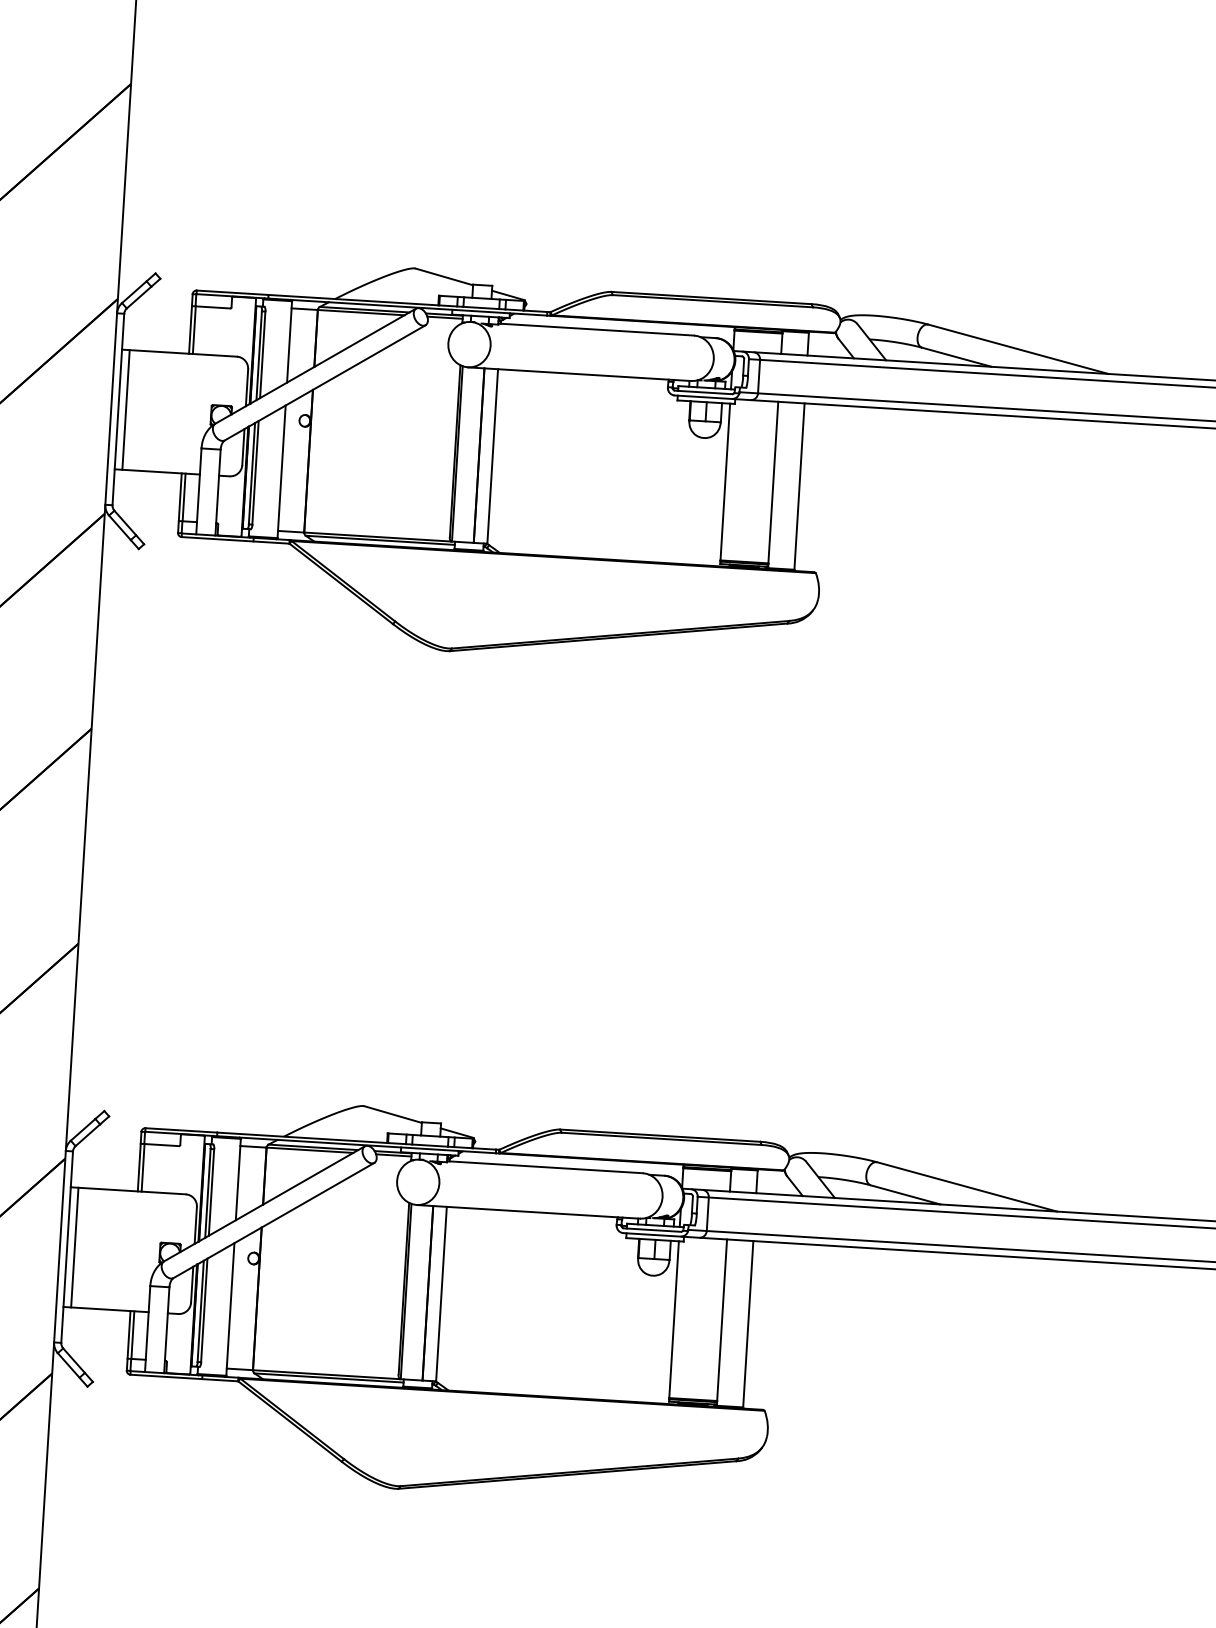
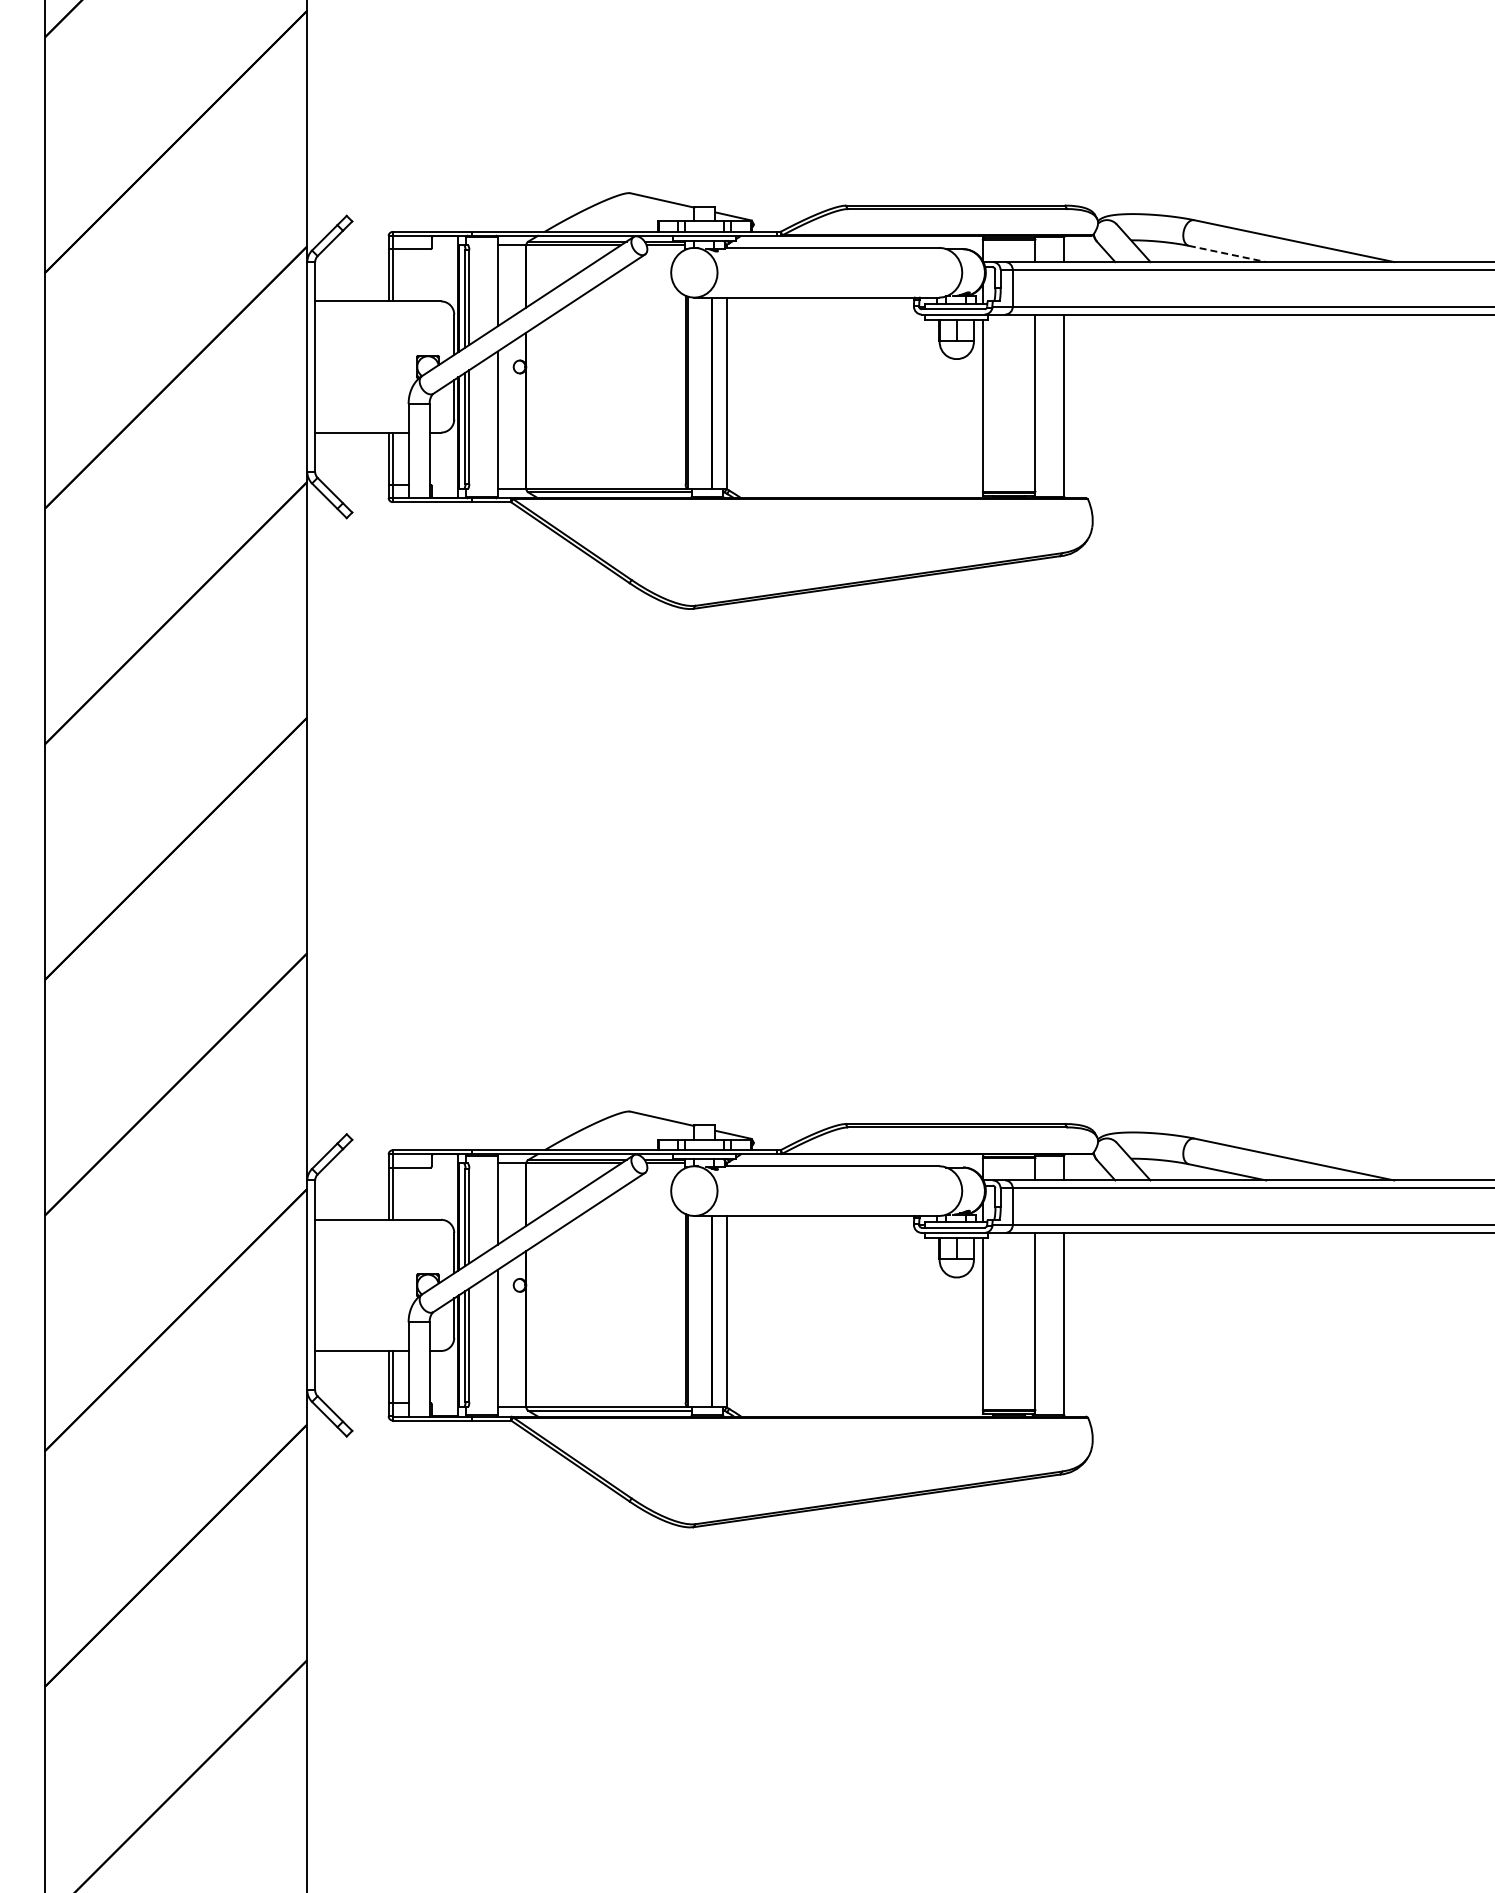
line: (956, 356) -> (1227, 253), solid -> dashed
line: (126, 409) -> (323, 366), removed
line: (74, 1247) -> (323, 1285), removed

